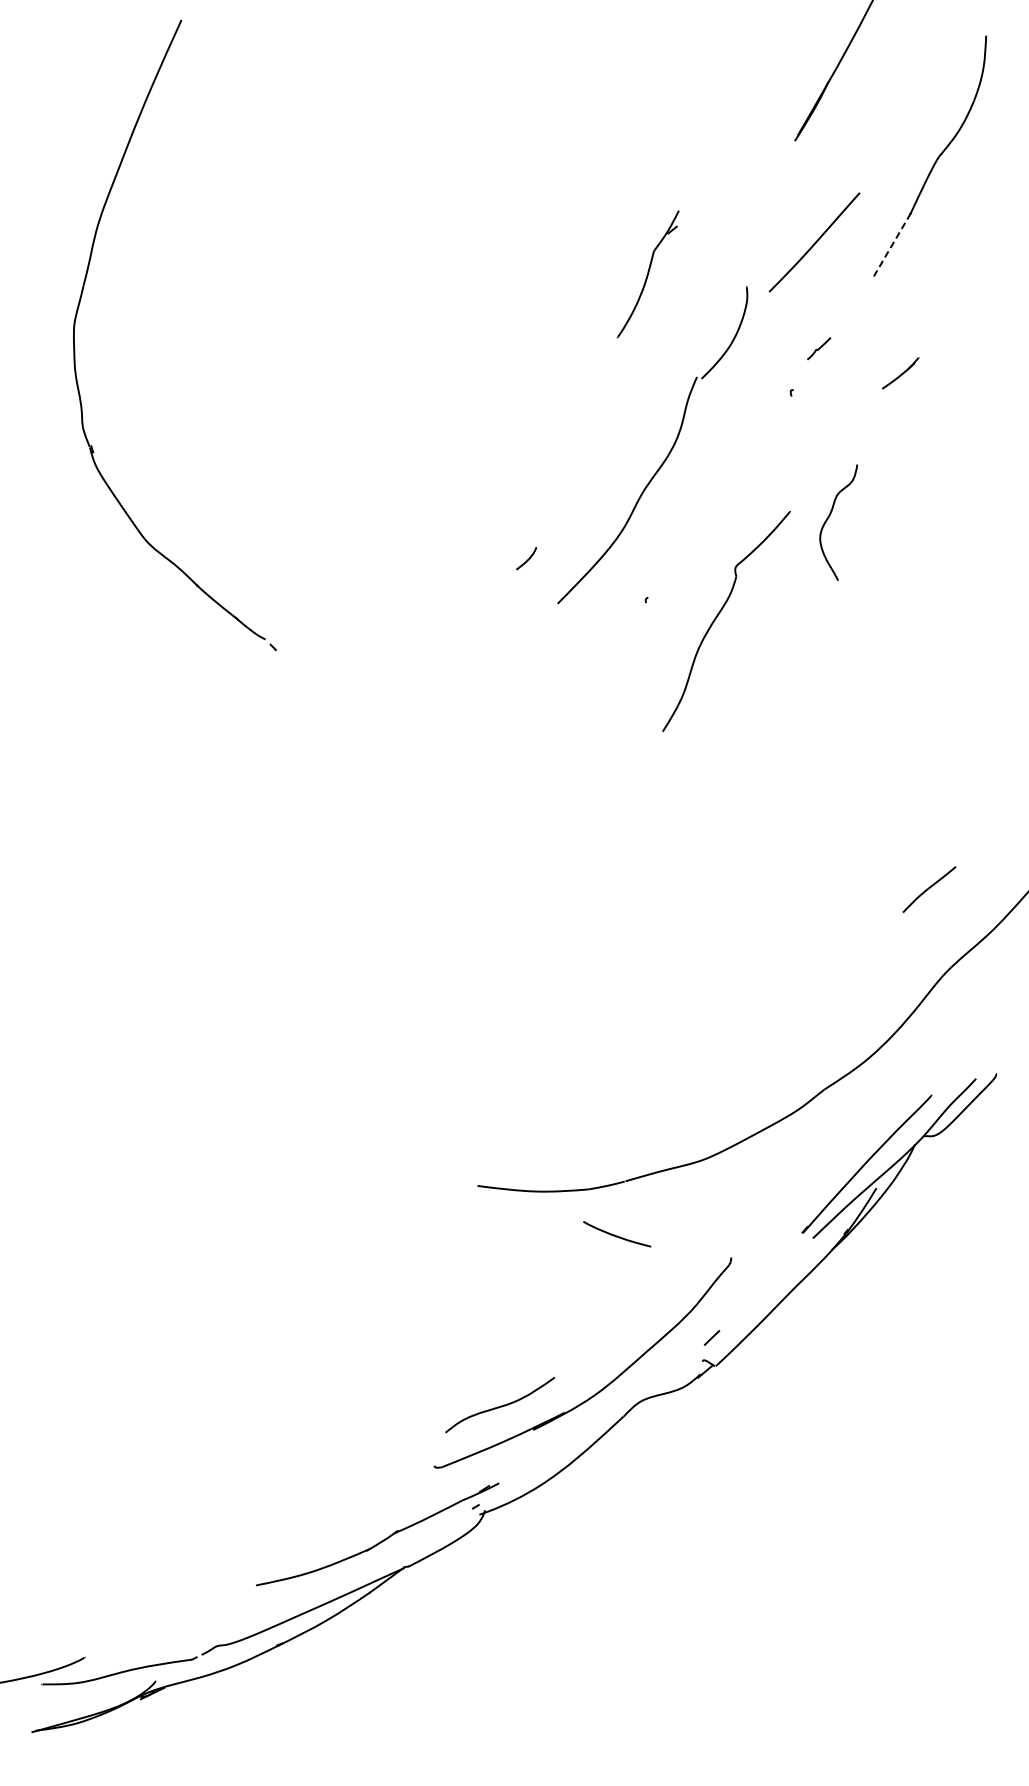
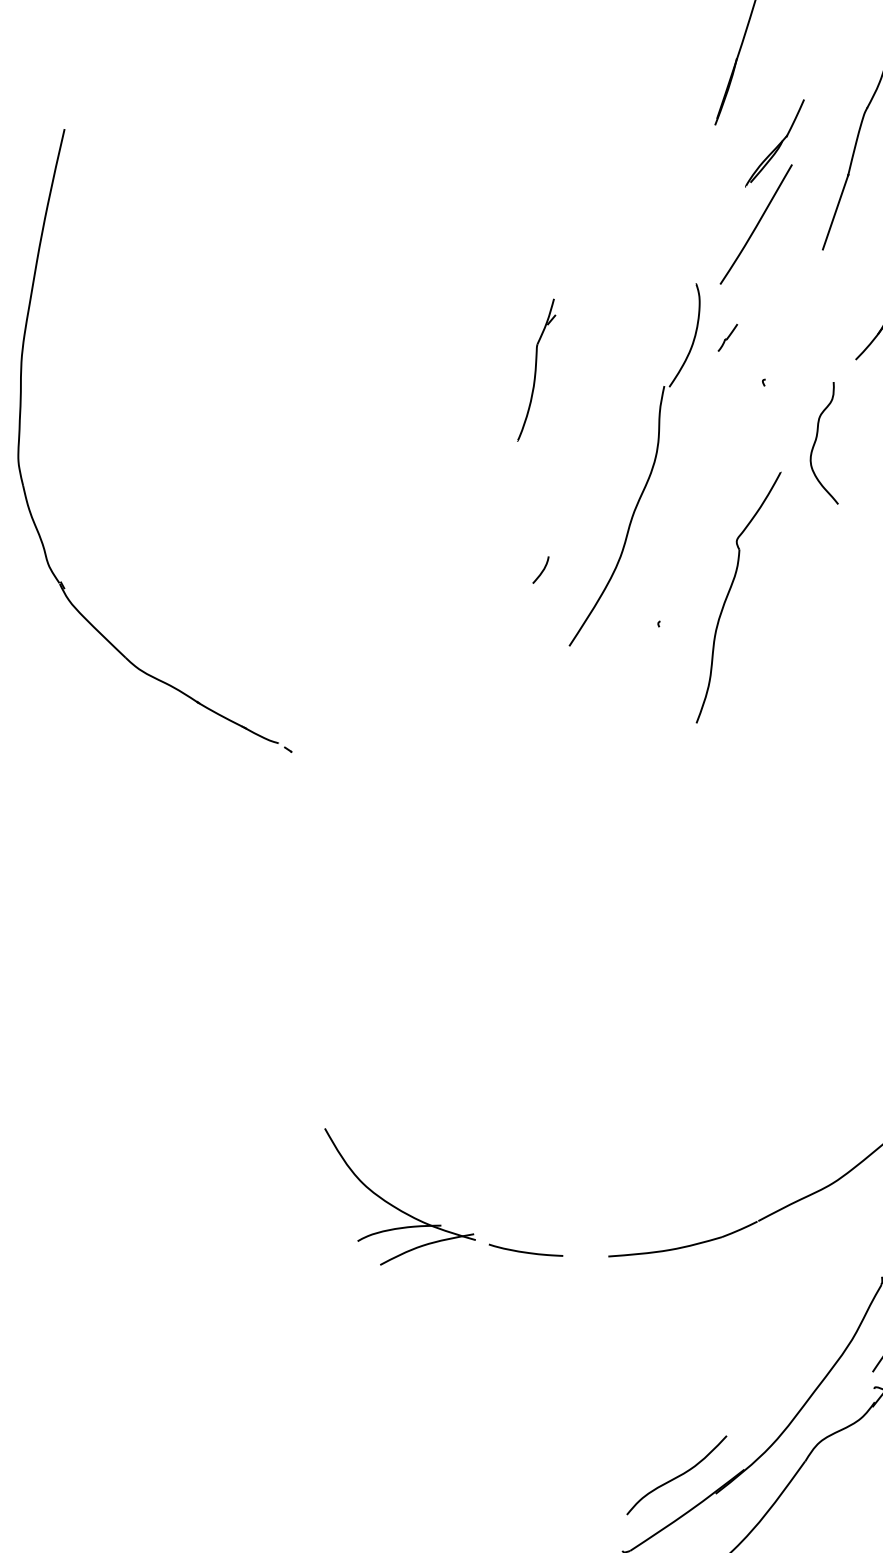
part: (847, 169) -> (774, 143), added
line: (891, 246) -> (835, 212), dashed -> solid
part: (647, 274) -> (535, 370), moved
line: (819, 348) -> (728, 337), moved
curve: (829, 517) -> (816, 441), moved
curve: (527, 559) -> (542, 570), moved
part: (718, 616) -> (729, 594), moved
part: (282, 1093) -> (390, 1202), added
curve: (617, 1235) -> (526, 1251), moved

